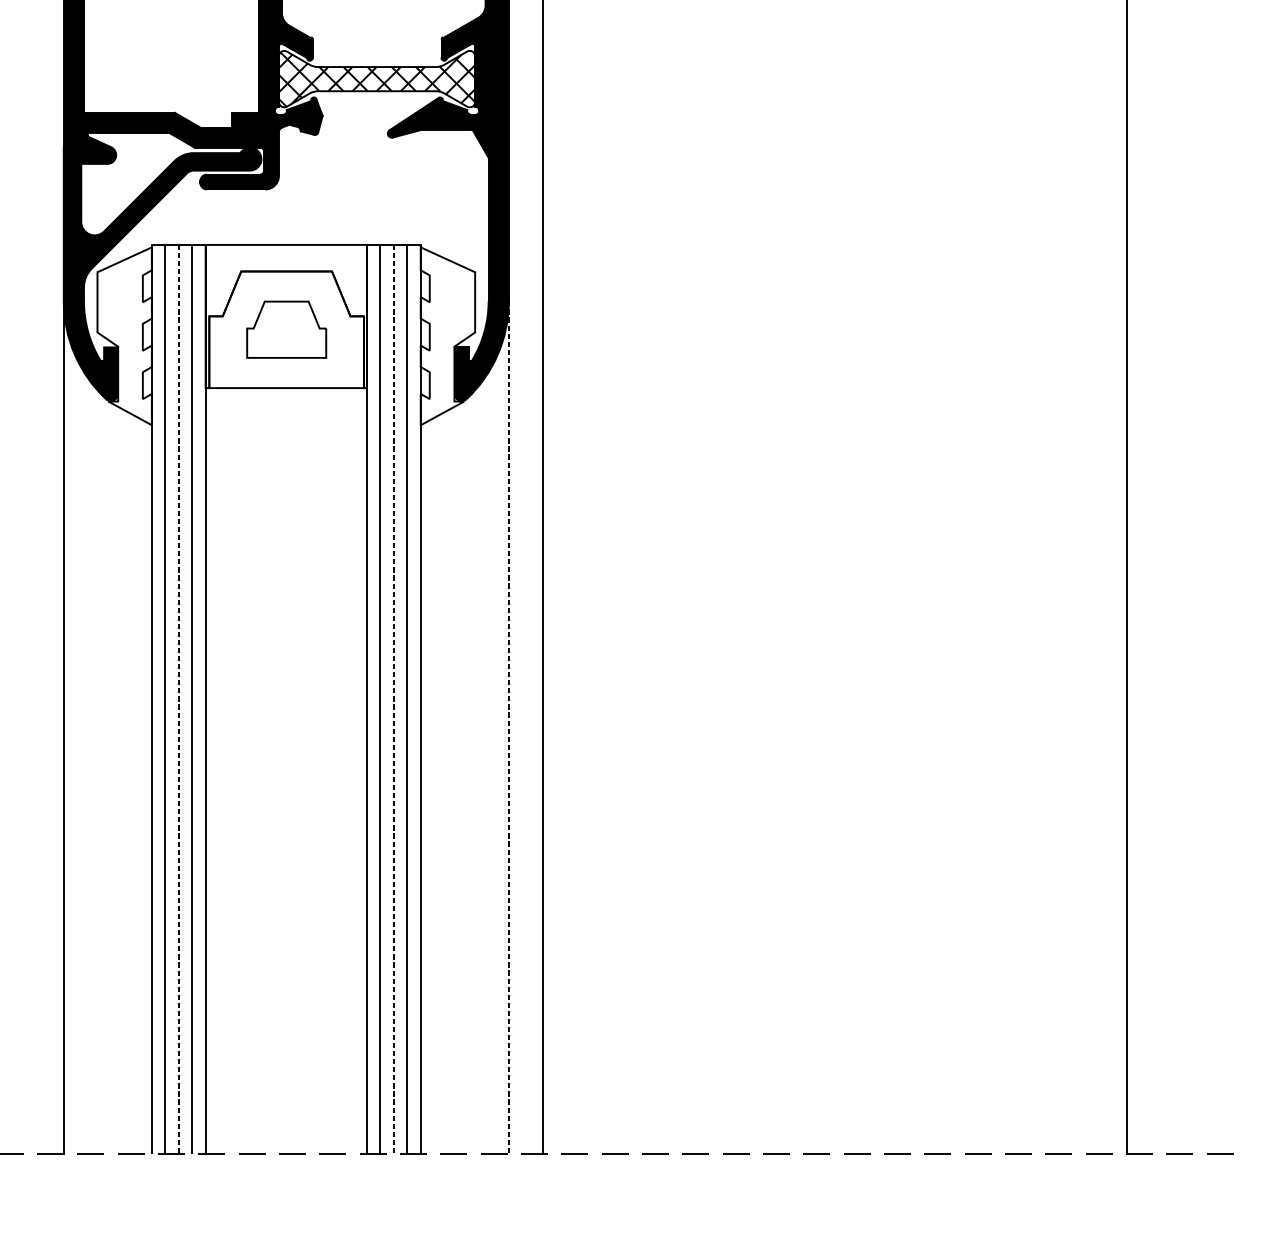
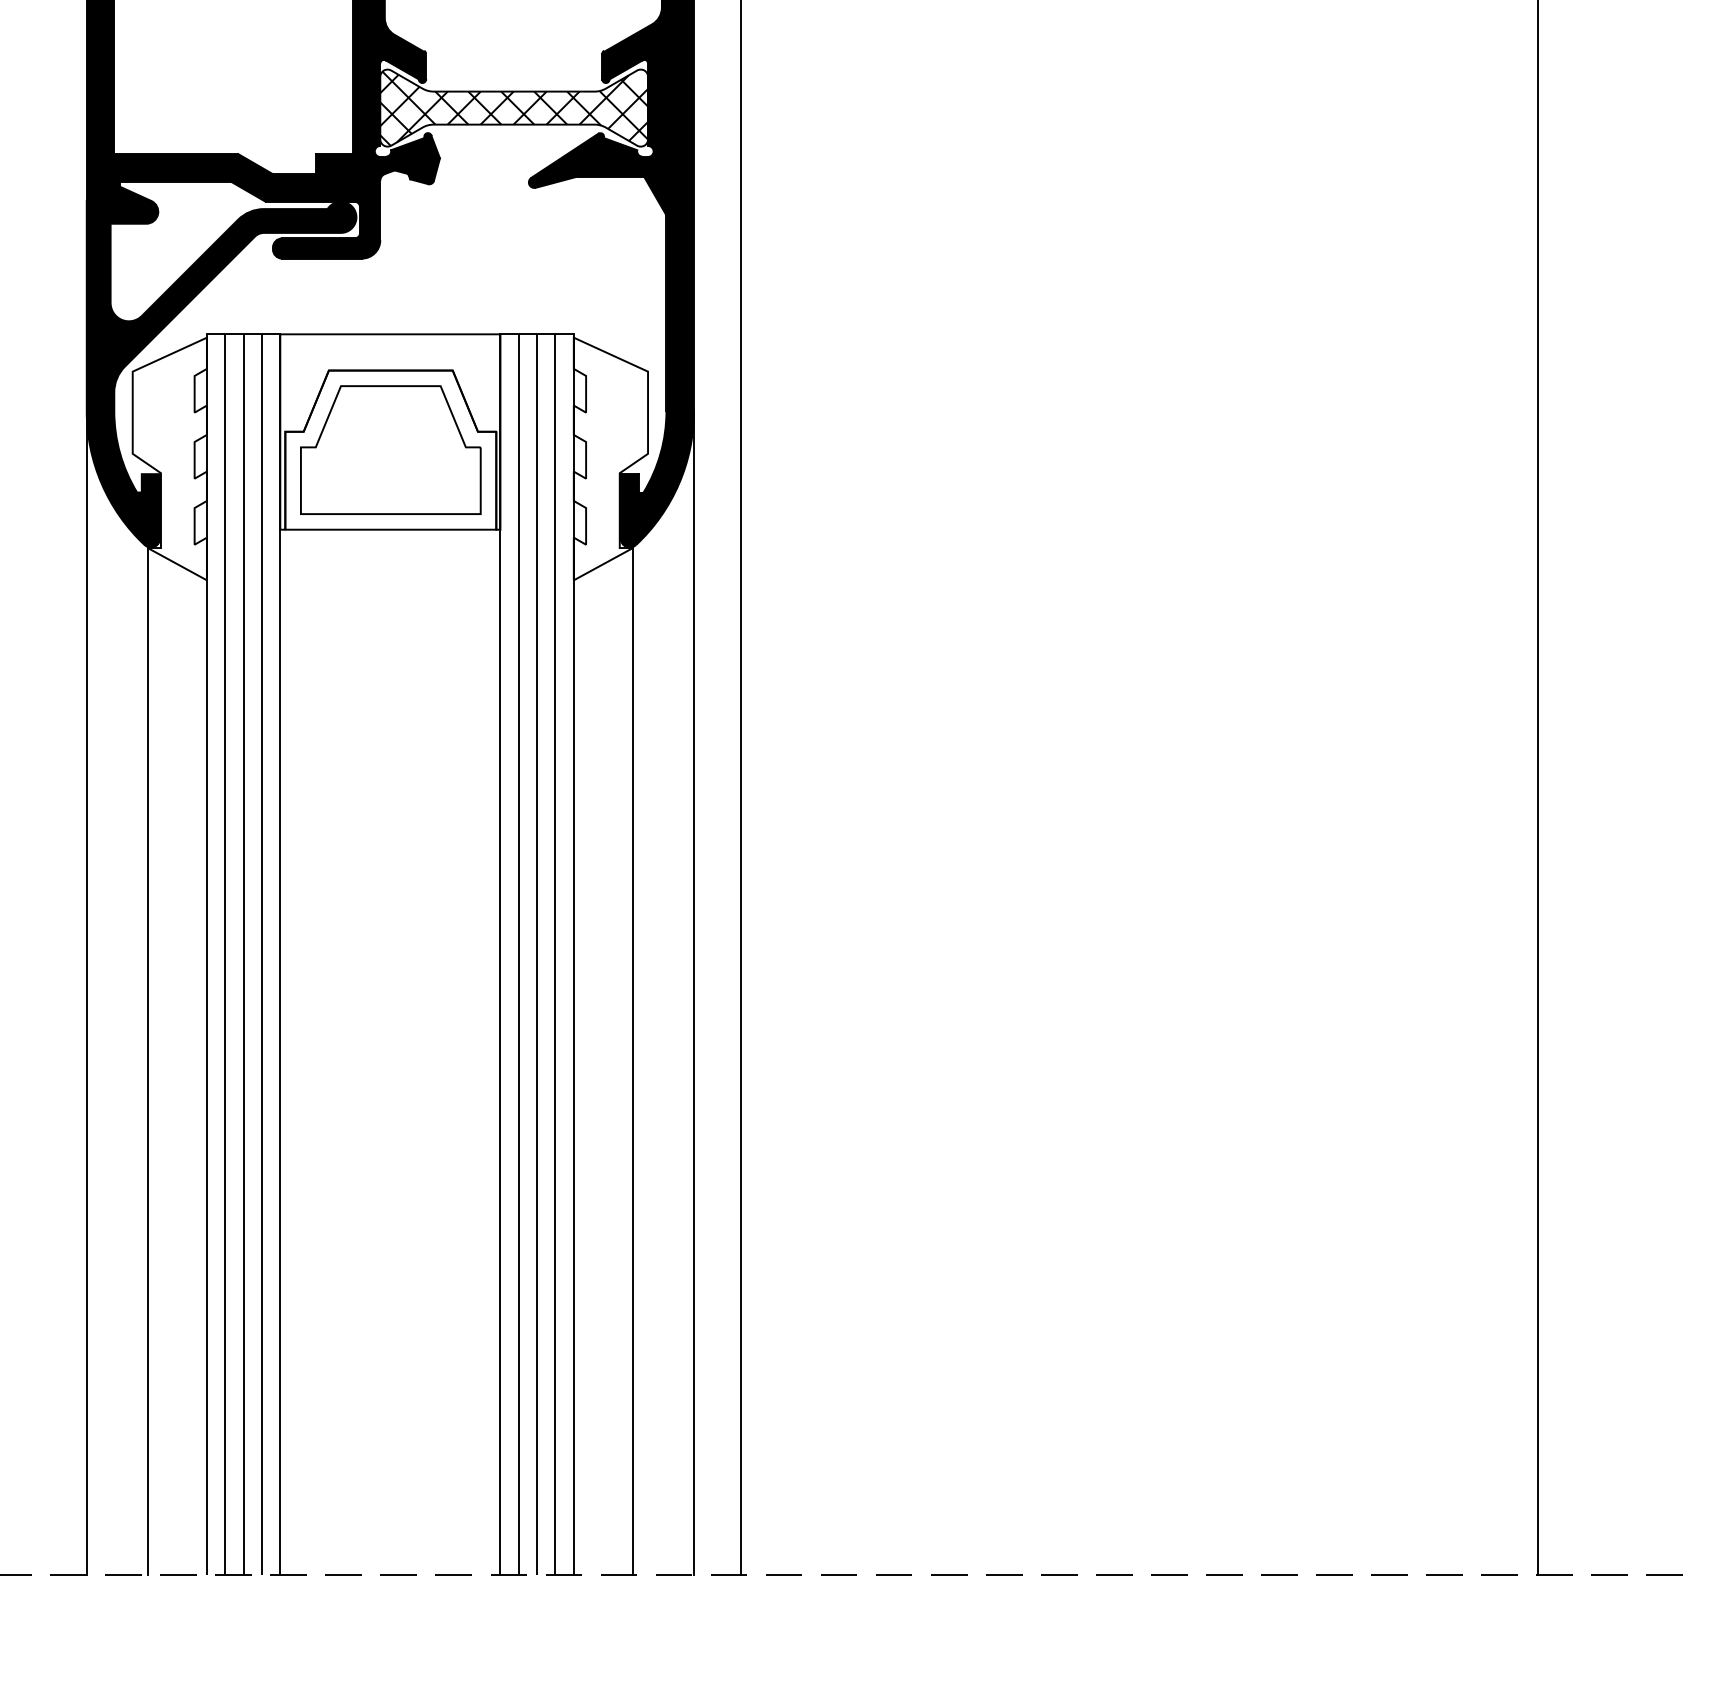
part: (286, 329) -> (390, 449), size x1.67
line: (178, 700) -> (243, 955), dashed -> solid
line: (394, 700) -> (537, 955), dashed -> solid
line: (508, 728) -> (693, 993), dashed -> solid
line: (108, 777) -> (147, 1061), added
line: (464, 777) -> (633, 1061), added

